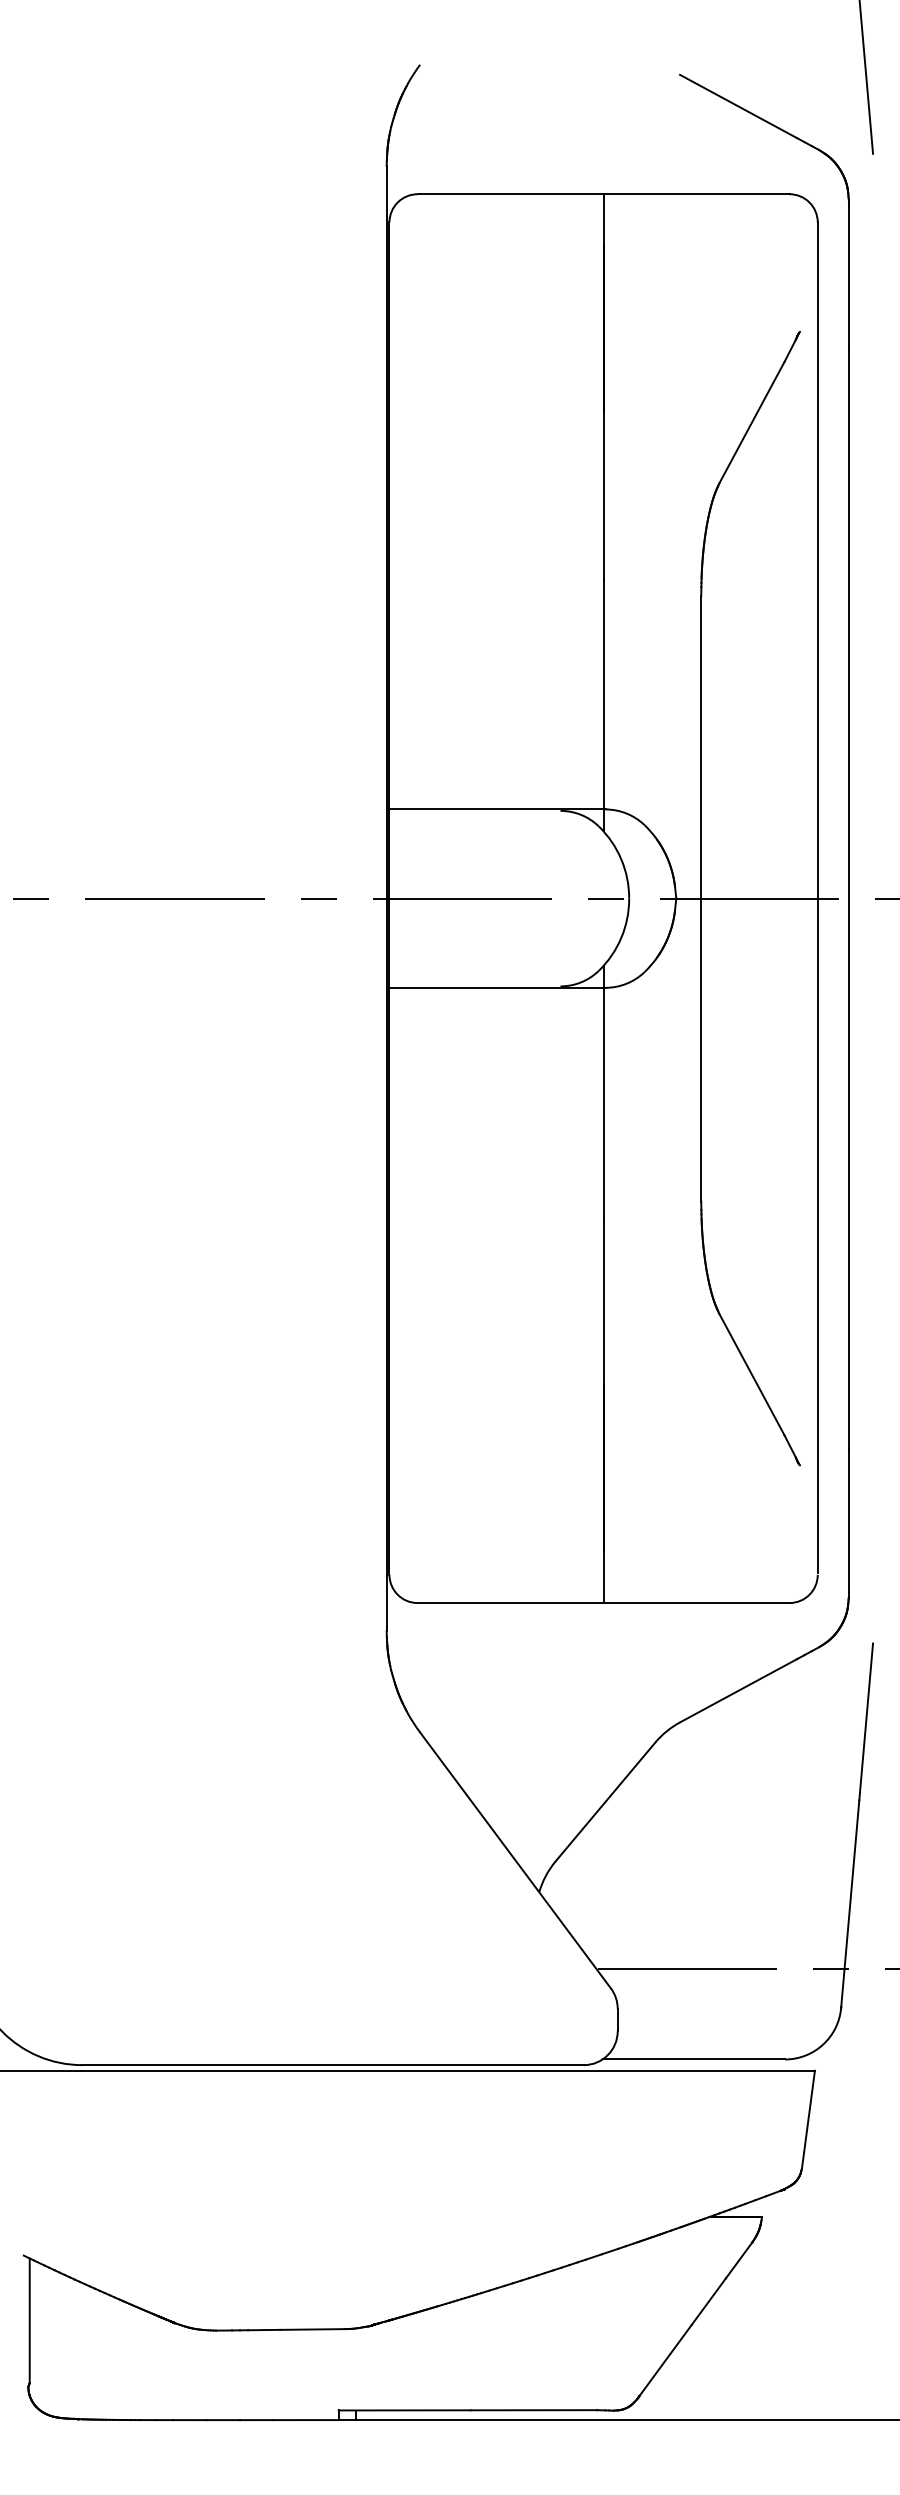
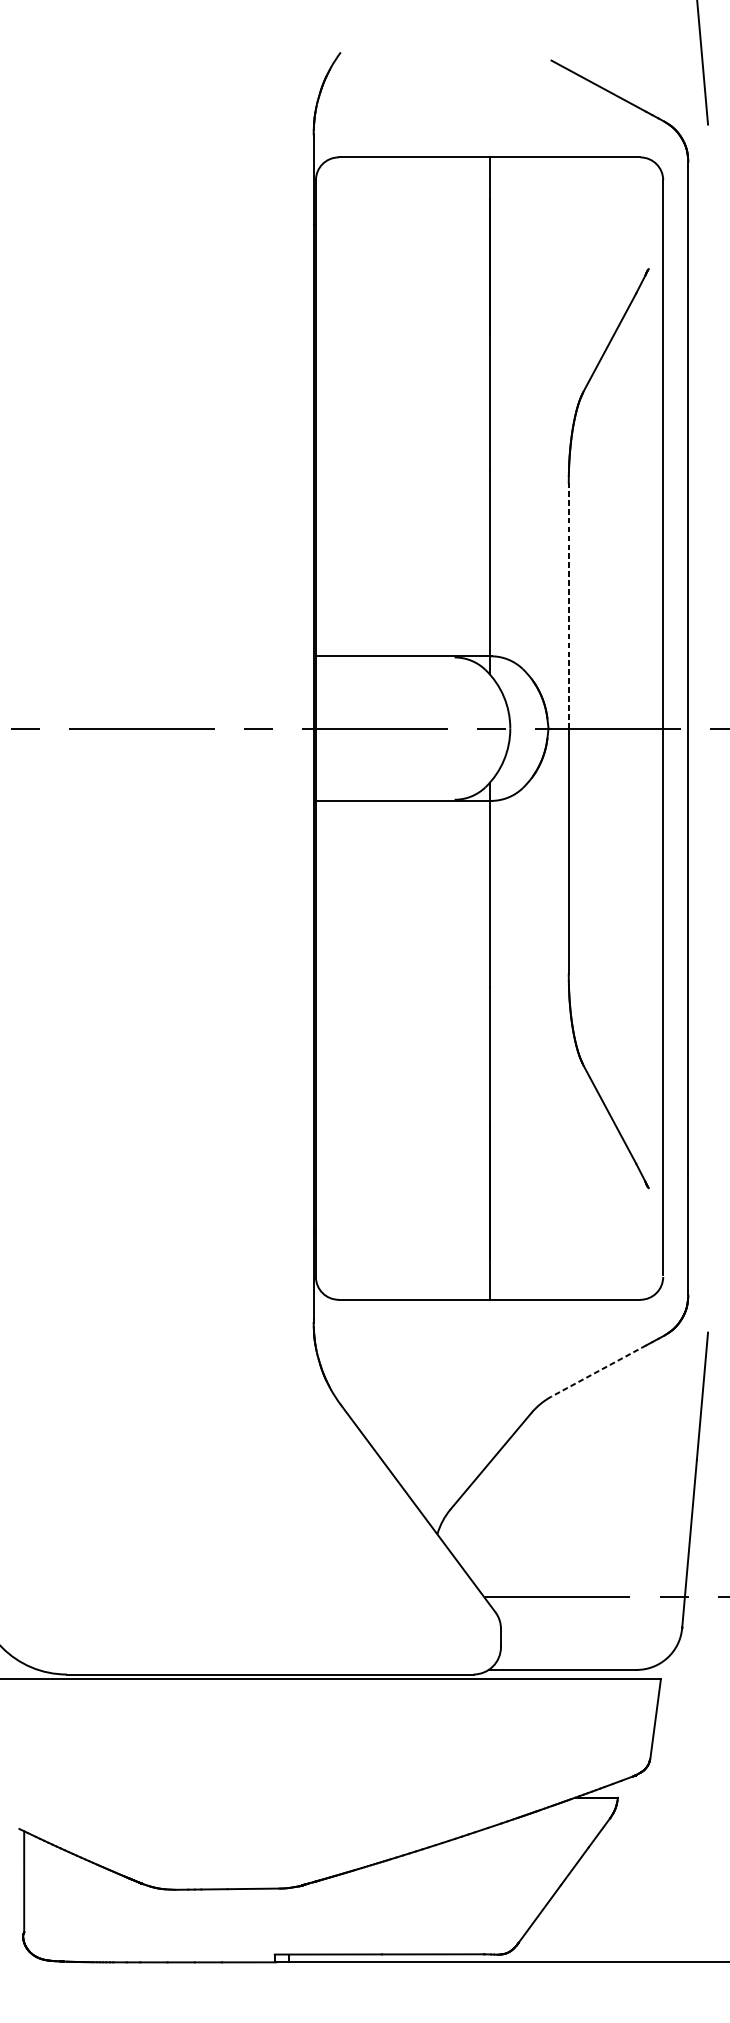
line: (701, 747) -> (568, 606), solid -> dashed
line: (737, 1691) -> (598, 1371), solid -> dashed

